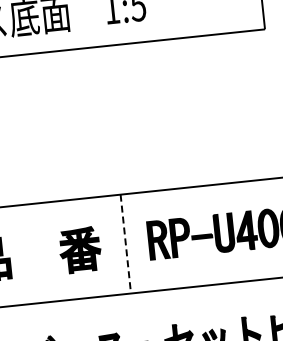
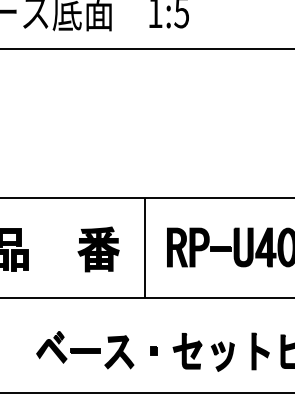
line: (125, 244) -> (144, 248), dashed -> solid

